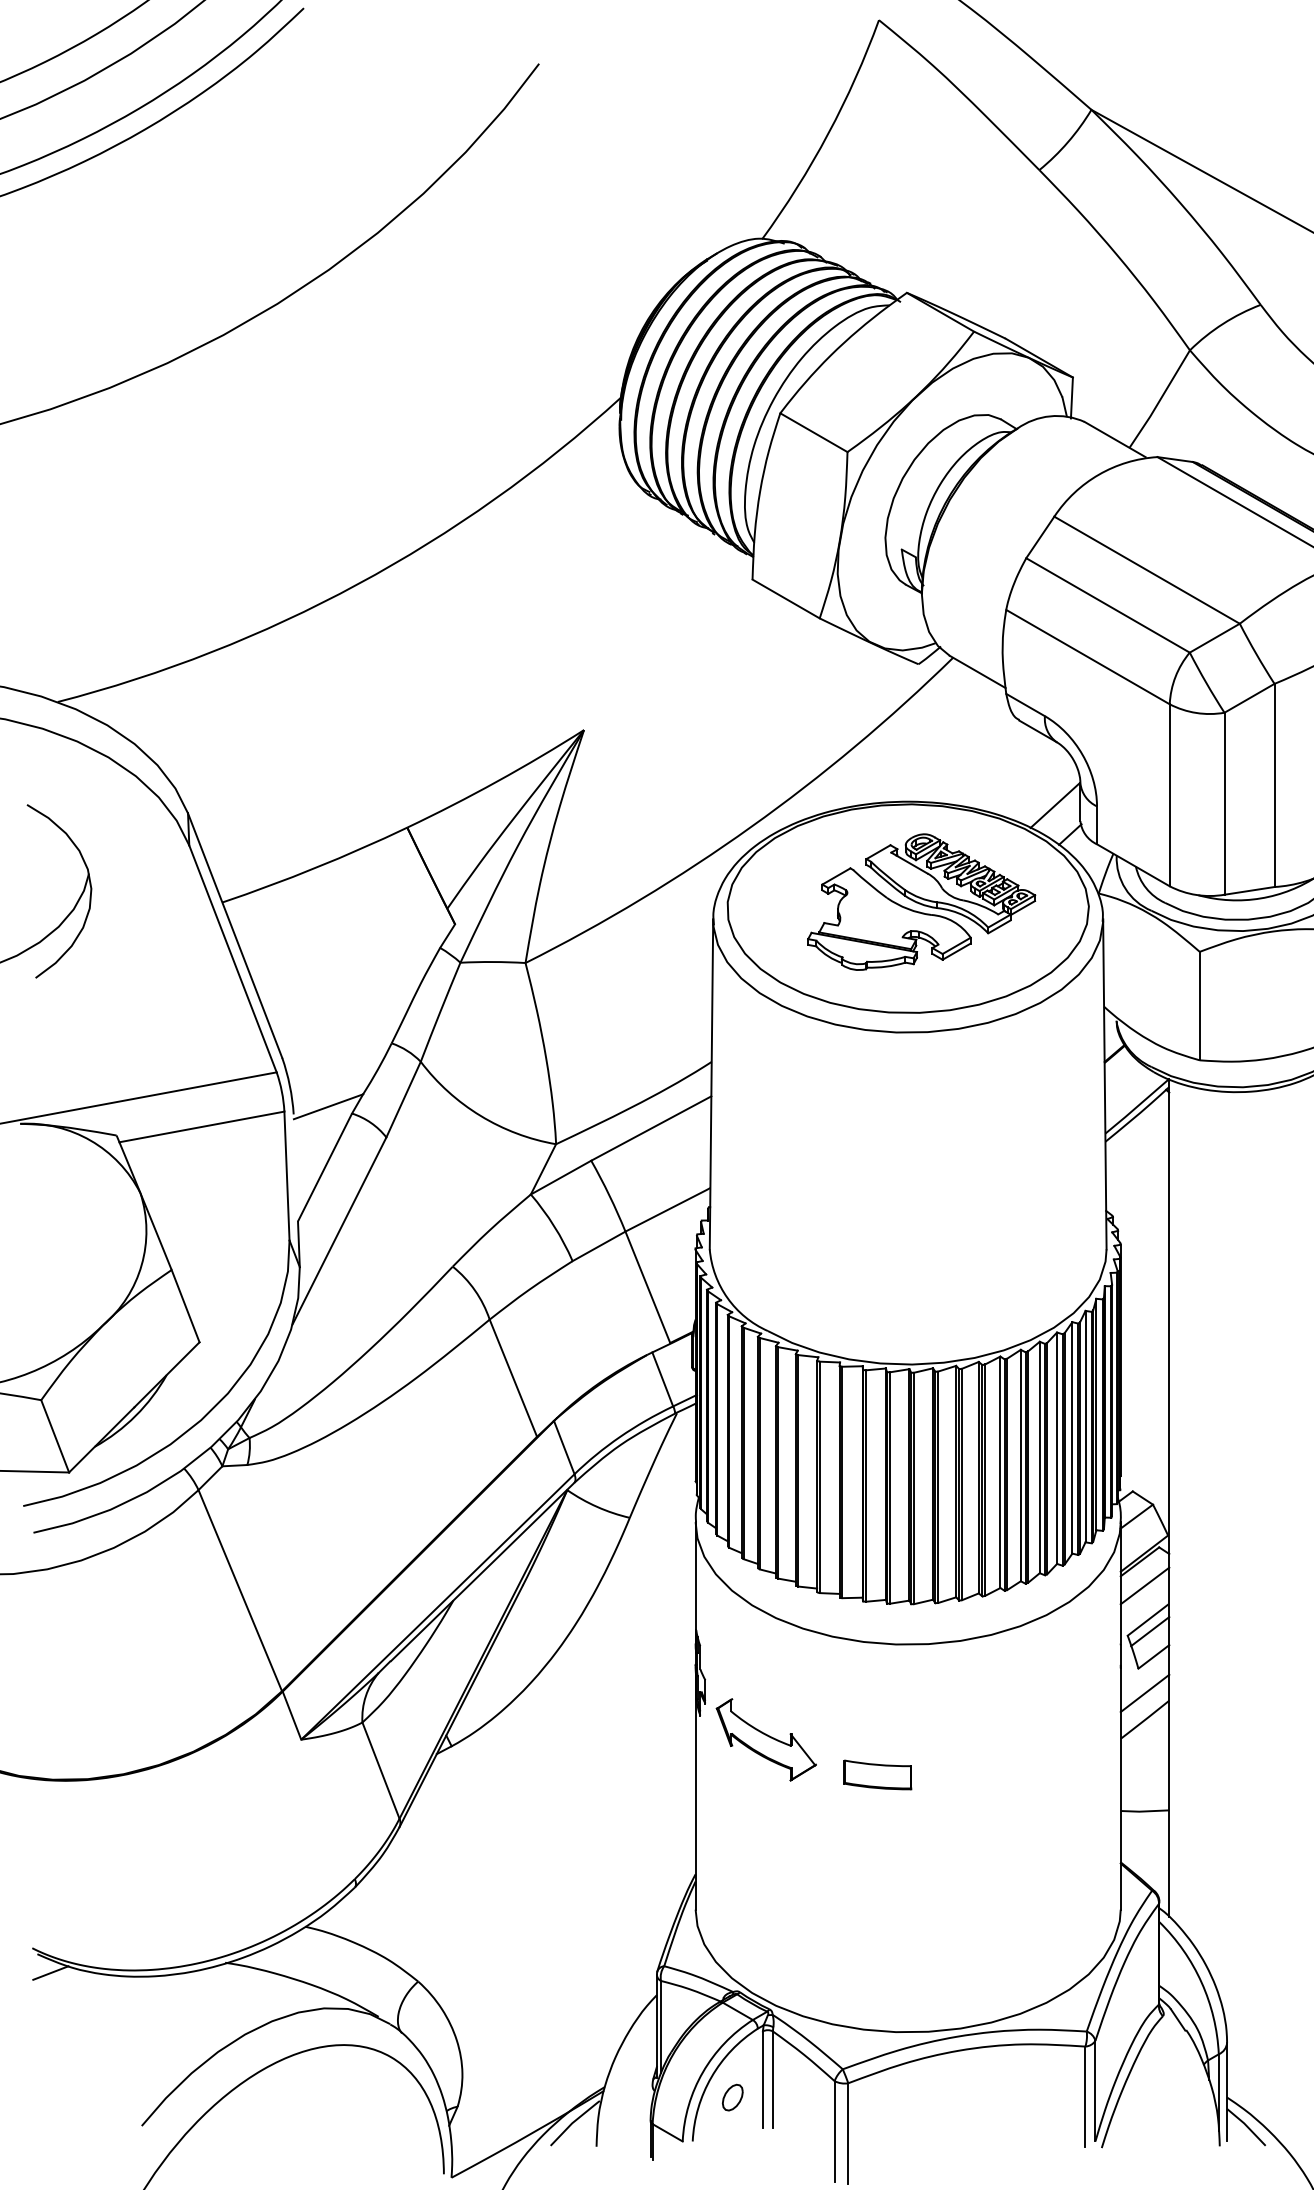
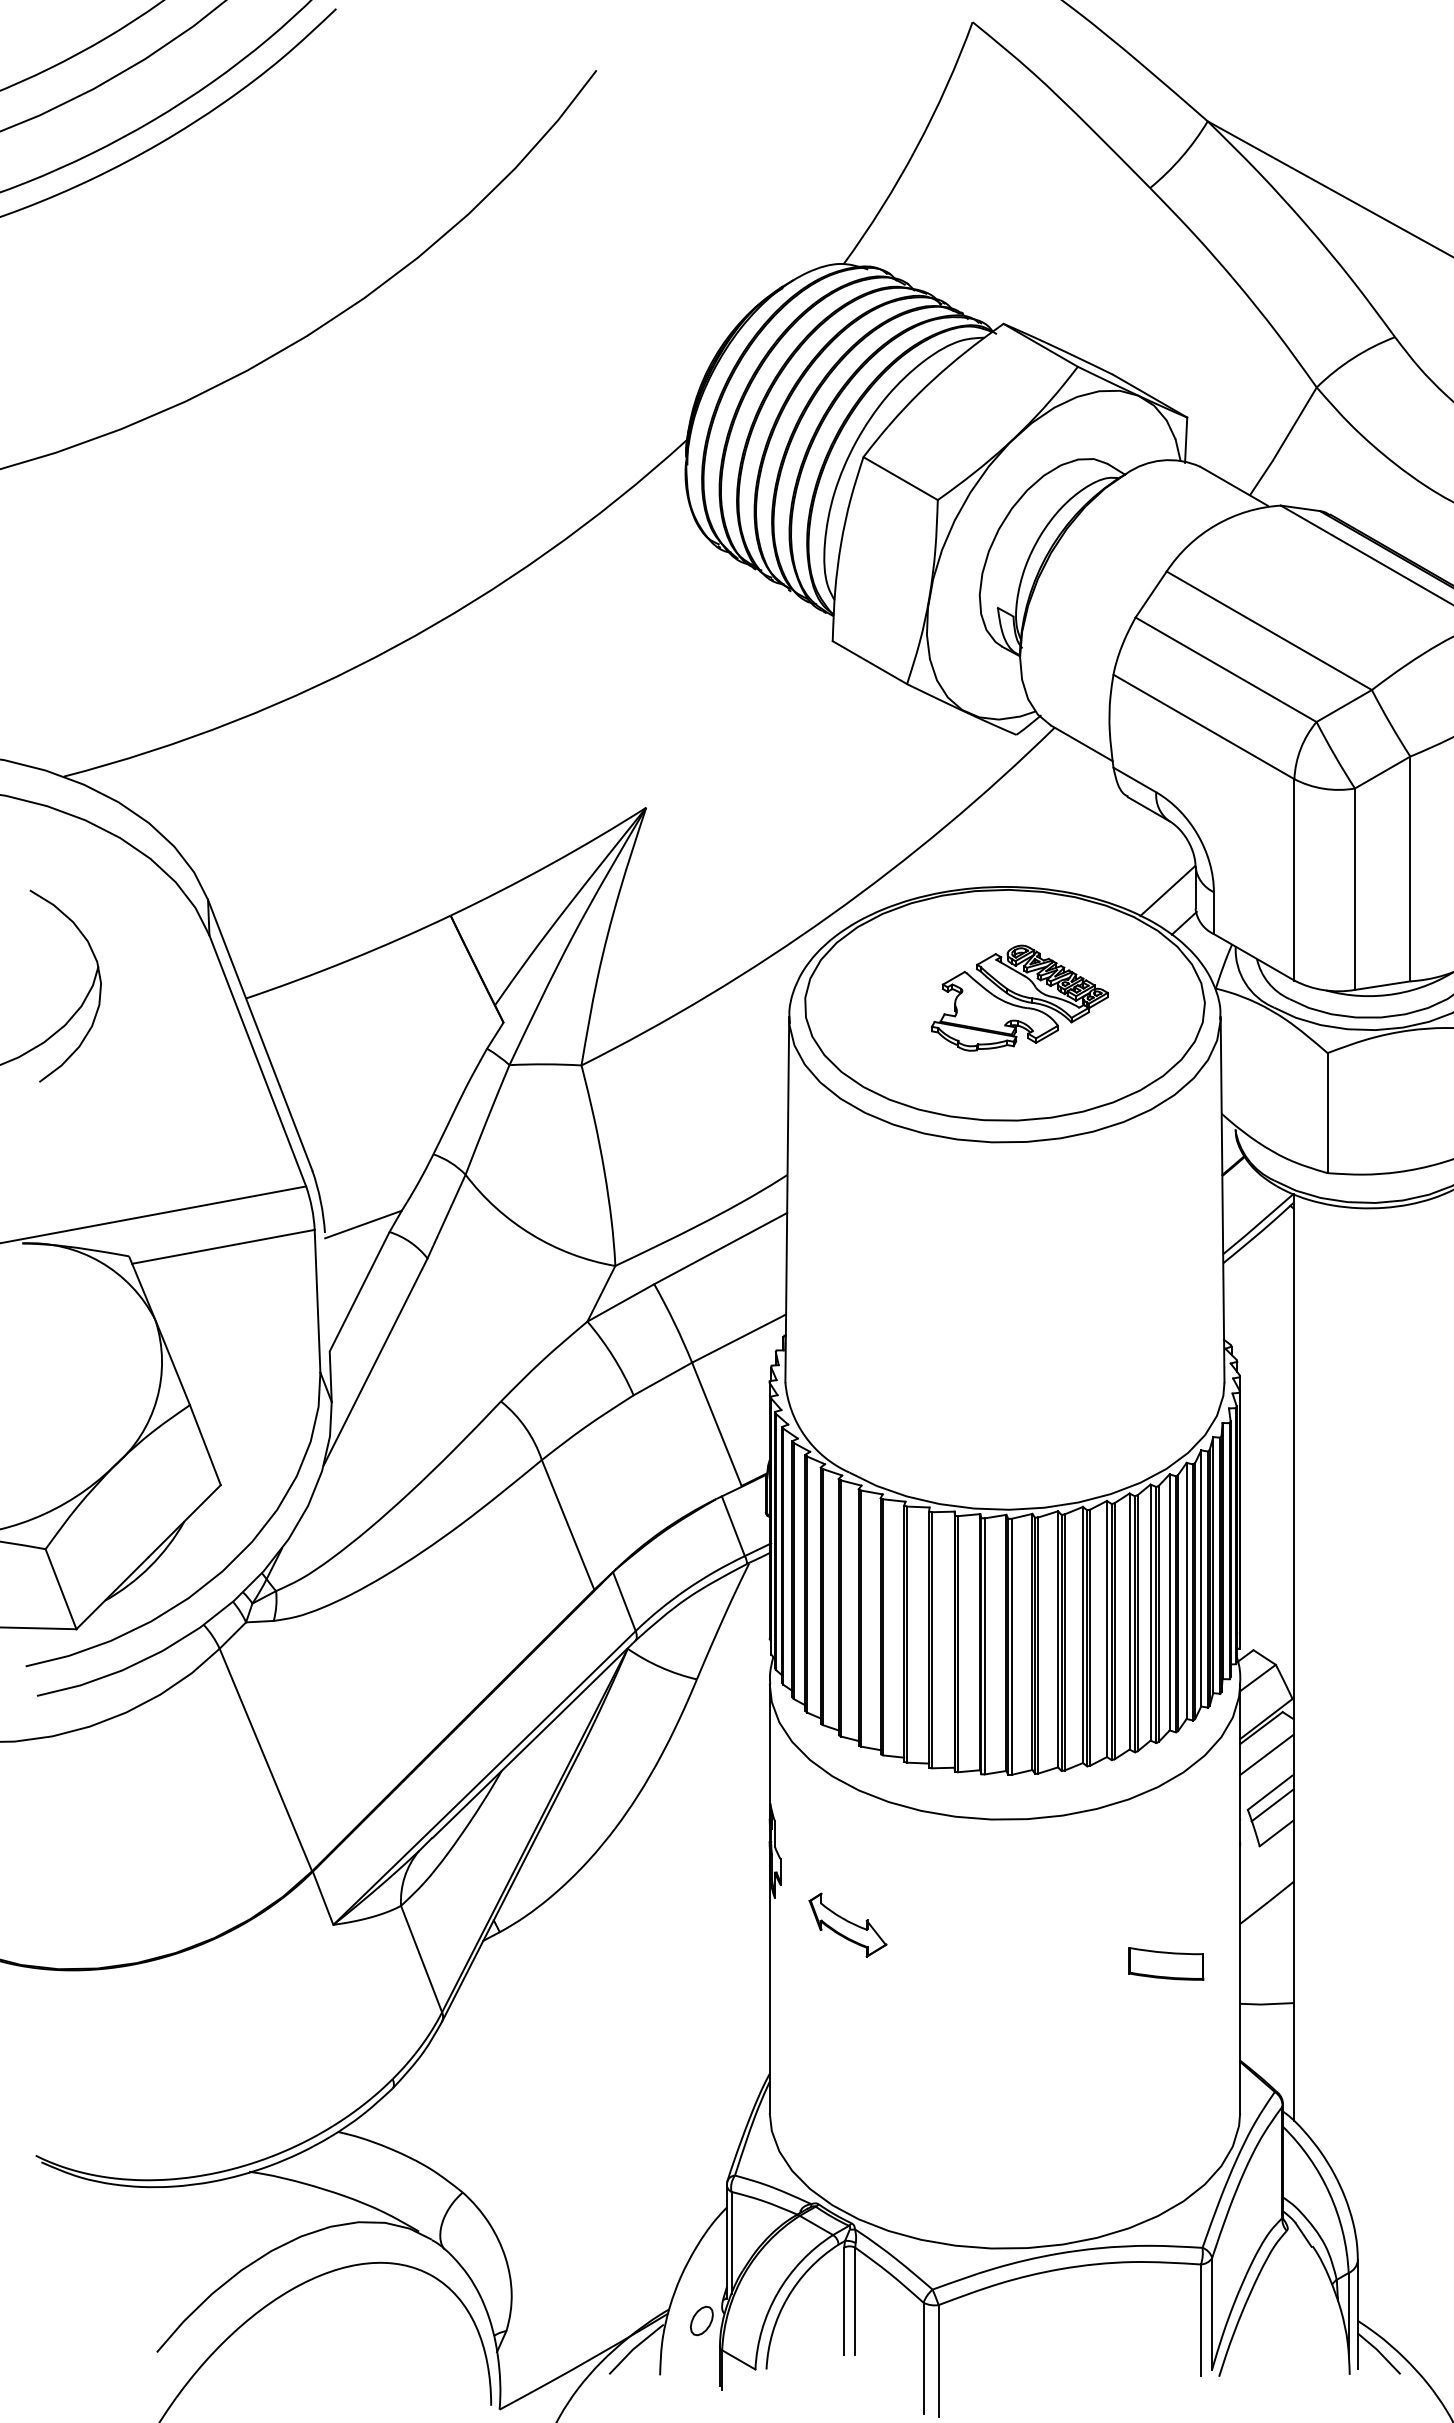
part: (921, 902) -> (1019, 998), size x0.7
line: (1144, 1693) -> (1266, 1873), removed
part: (765, 1740) -> (847, 1925), size x0.7
part: (877, 1774) -> (1166, 1963), moved
line: (50, 1972) -> (55, 2182), removed
part: (732, 2097) -> (701, 2320), moved

